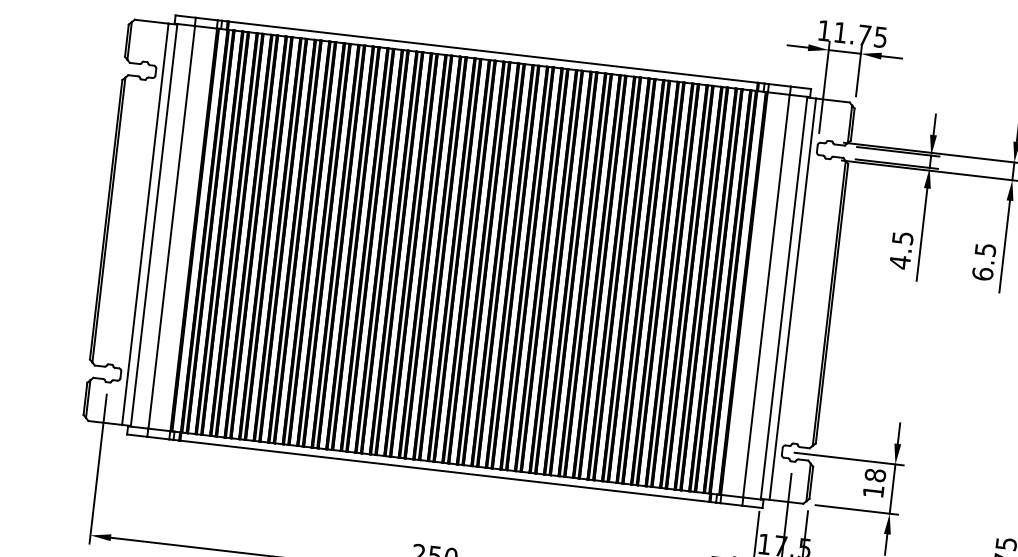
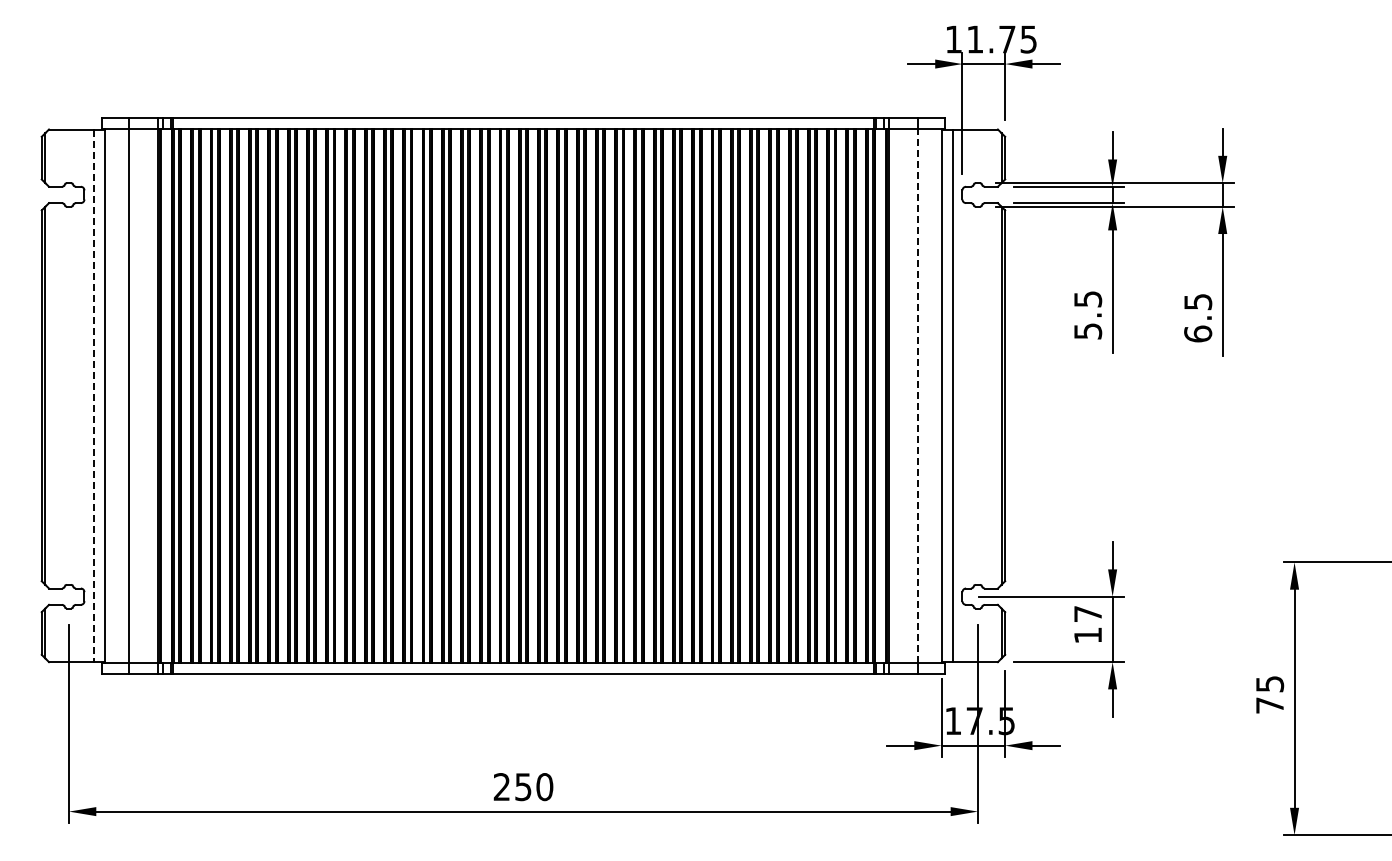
line: (145, 224) -> (93, 396), solid -> dashed
text: (900, 262) -> (1088, 331), 4.5 -> 5.5
line: (766, 295) -> (918, 395), solid -> dashed
text: (875, 474) -> (1088, 613), 18 -> 17

